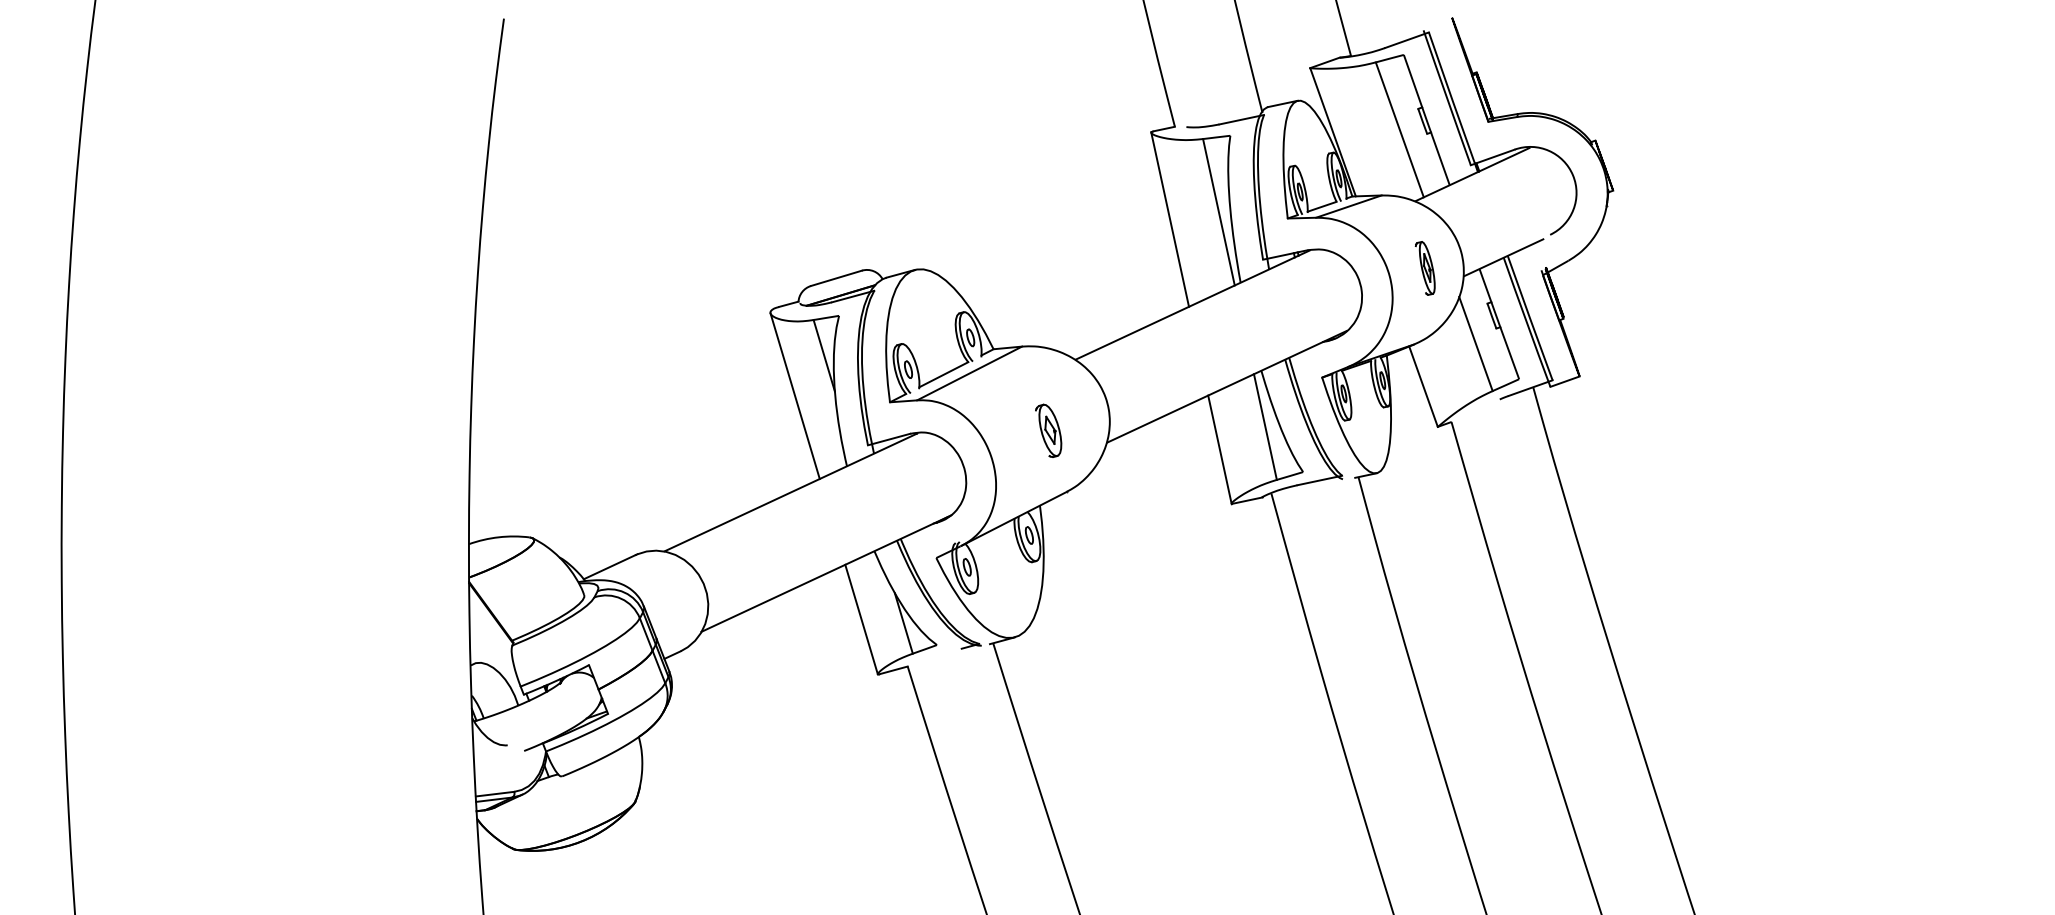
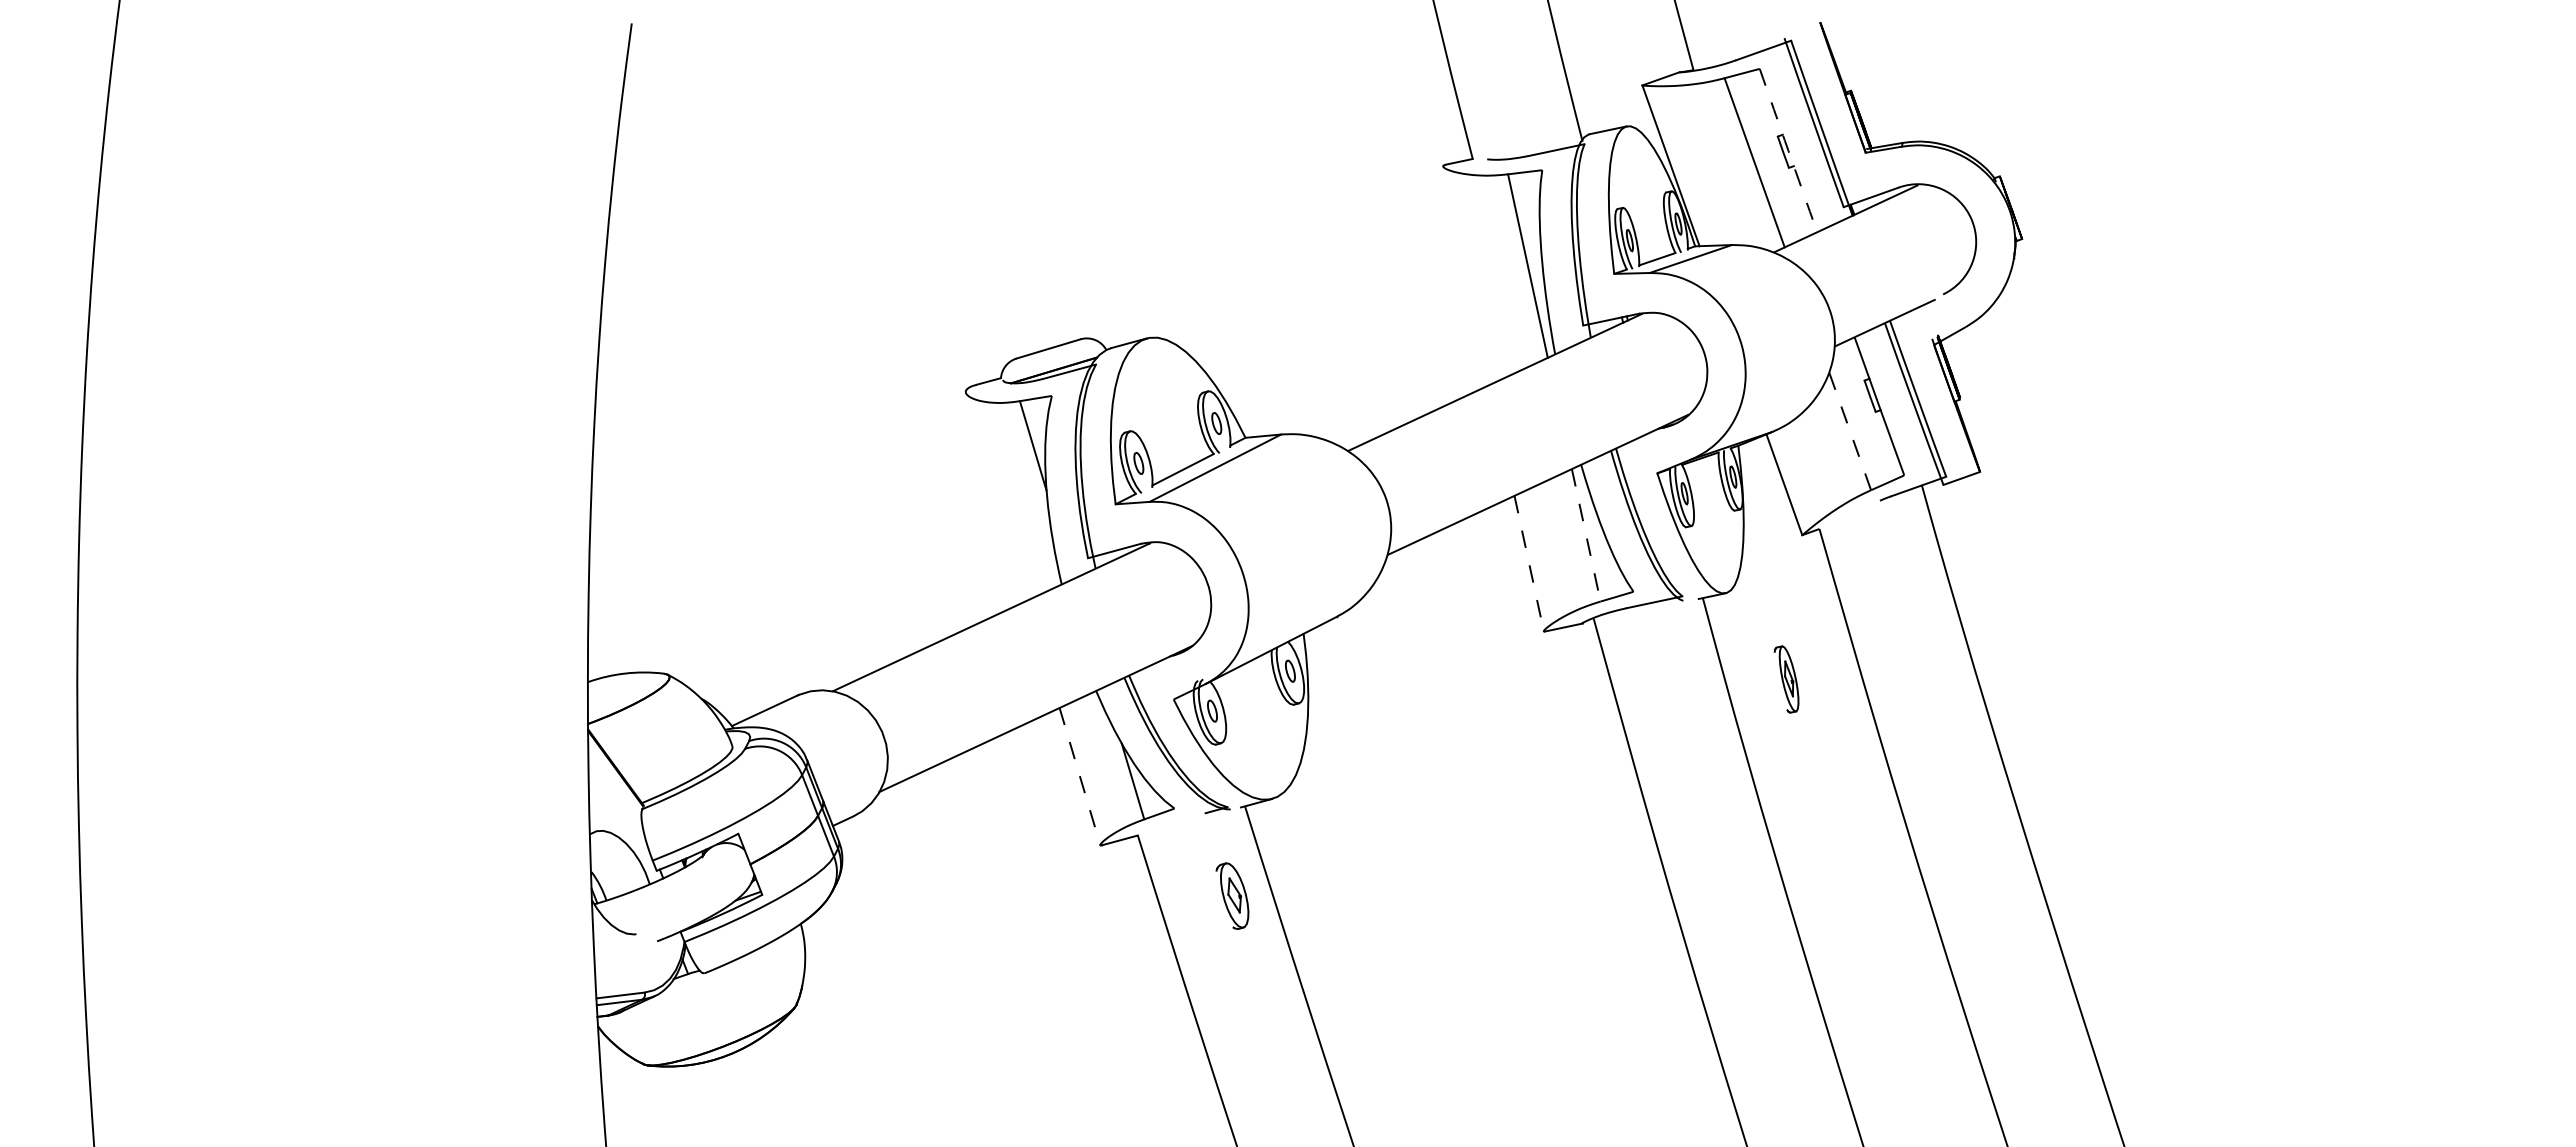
arc: (1426, 120) -> (1788, 150), solid -> dashed
line: (1169, 218) -> (1466, 274), removed
part: (1425, 268) -> (1786, 679), moved
line: (1476, 344) -> (1850, 431), solid -> dashed
line: (794, 396) -> (996, 496), removed
line: (1265, 427) -> (1586, 535), solid -> dashed
part: (1048, 430) -> (1232, 895), moved
line: (1220, 450) -> (1529, 564), solid -> dashed
line: (861, 619) -> (1079, 776), solid -> dashed

